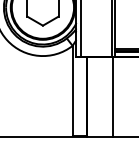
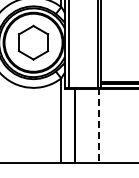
line: (112, 96) -> (98, 125), solid -> dashed

